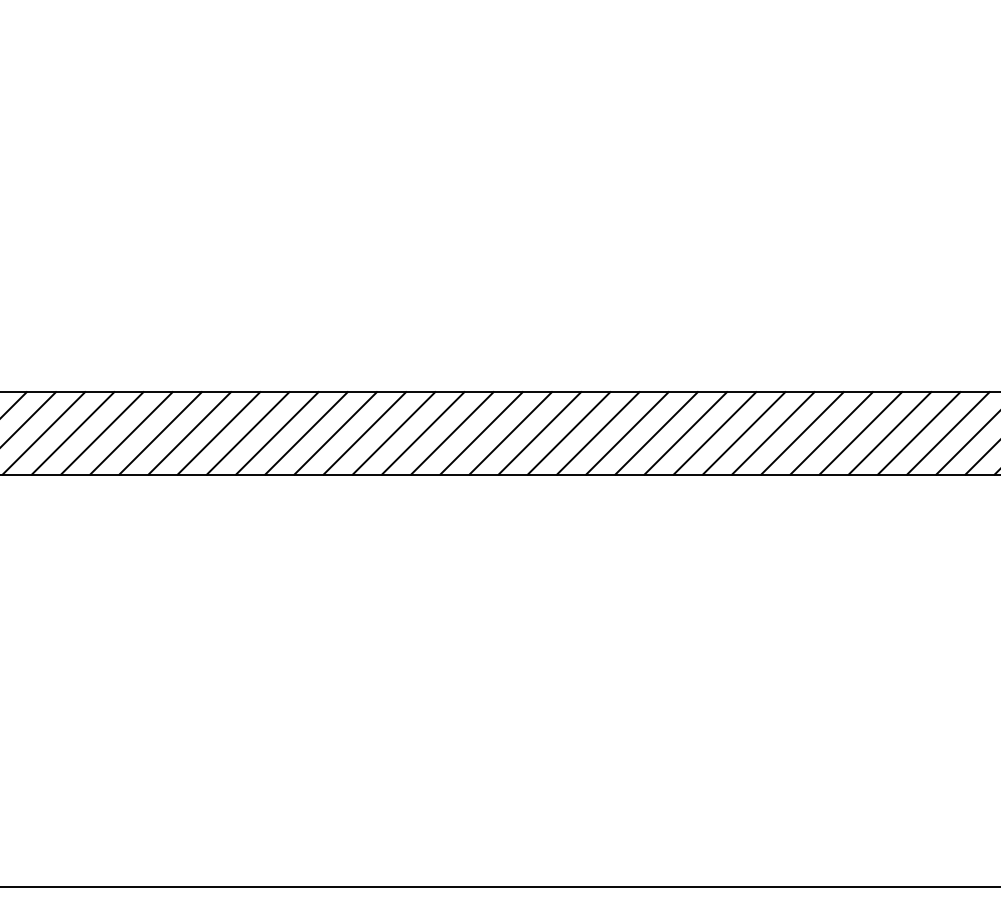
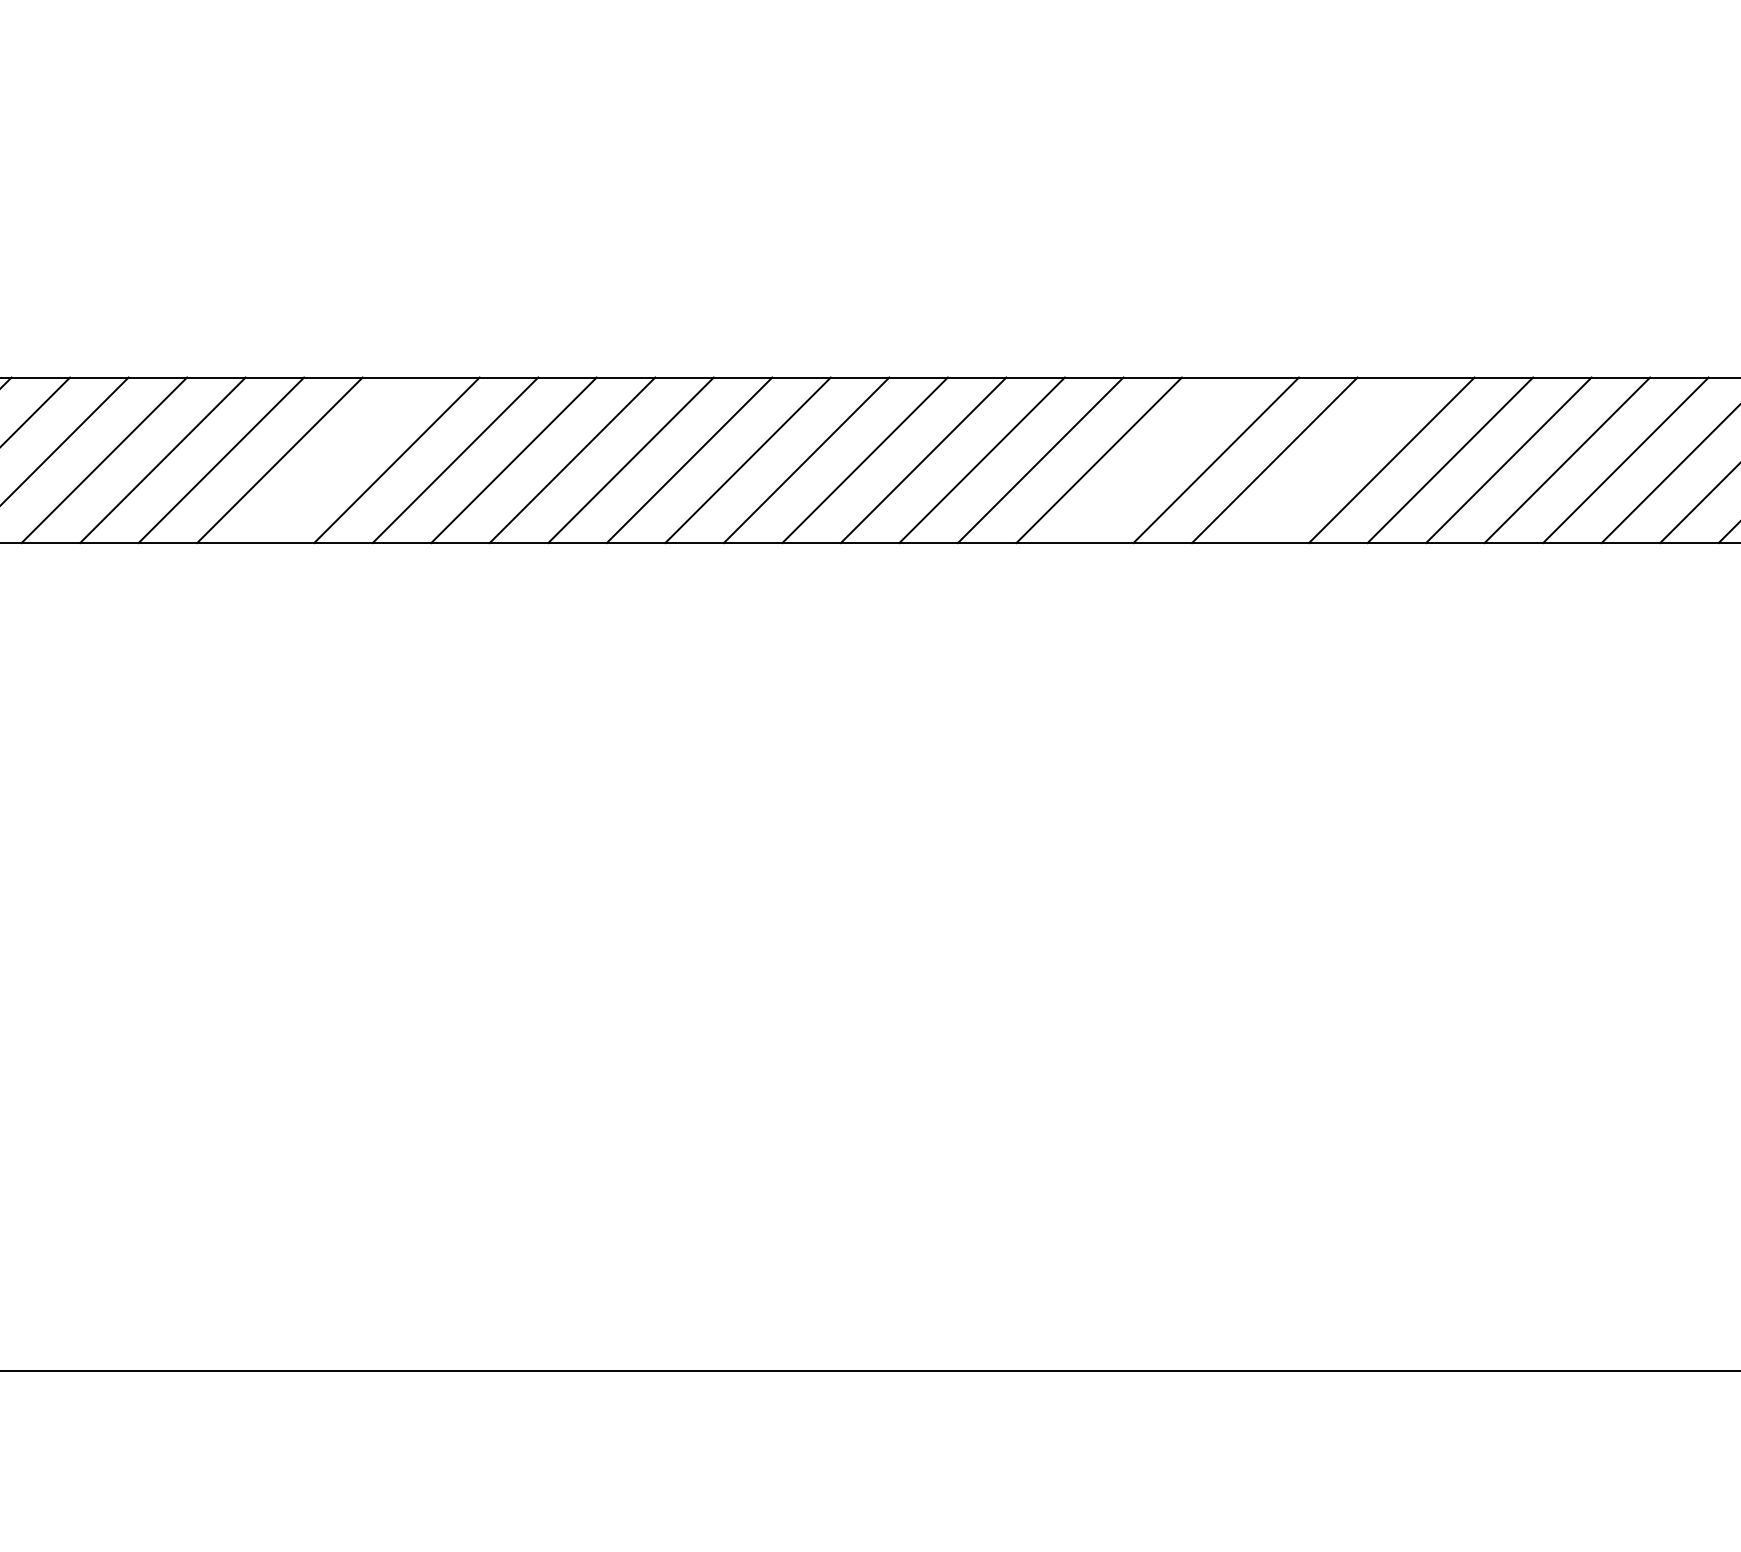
line: (160, 433) -> (338, 460), removed
line: (568, 433) -> (1156, 460), removed
line: (656, 433) -> (1333, 460), removed

